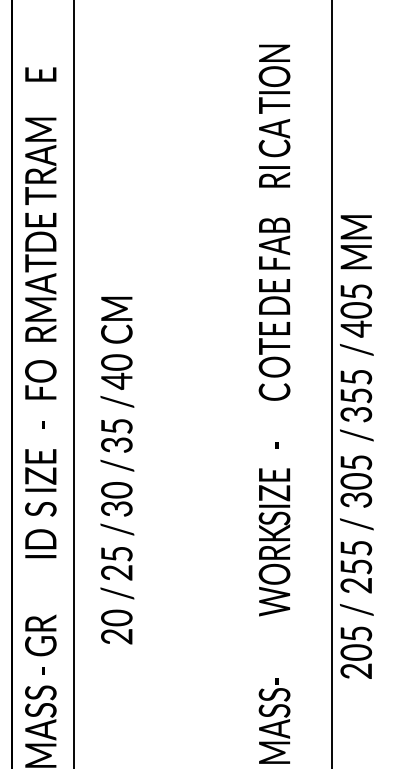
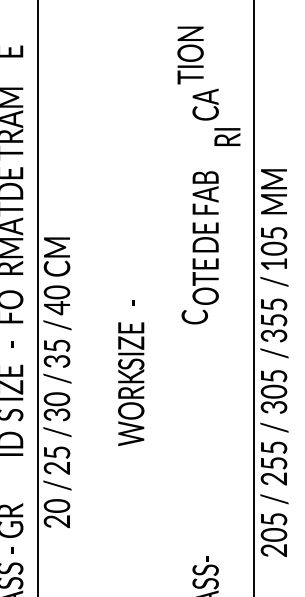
text: (274, 78) -> (190, 54), moved
text: (274, 176) -> (227, 136), moved
text: (355, 328) -> (273, 263), 405 -> 105
text: (274, 391) -> (194, 316), moved
text: (117, 470) -> (57, 382), moved
text: (274, 529) -> (131, 373), moved

